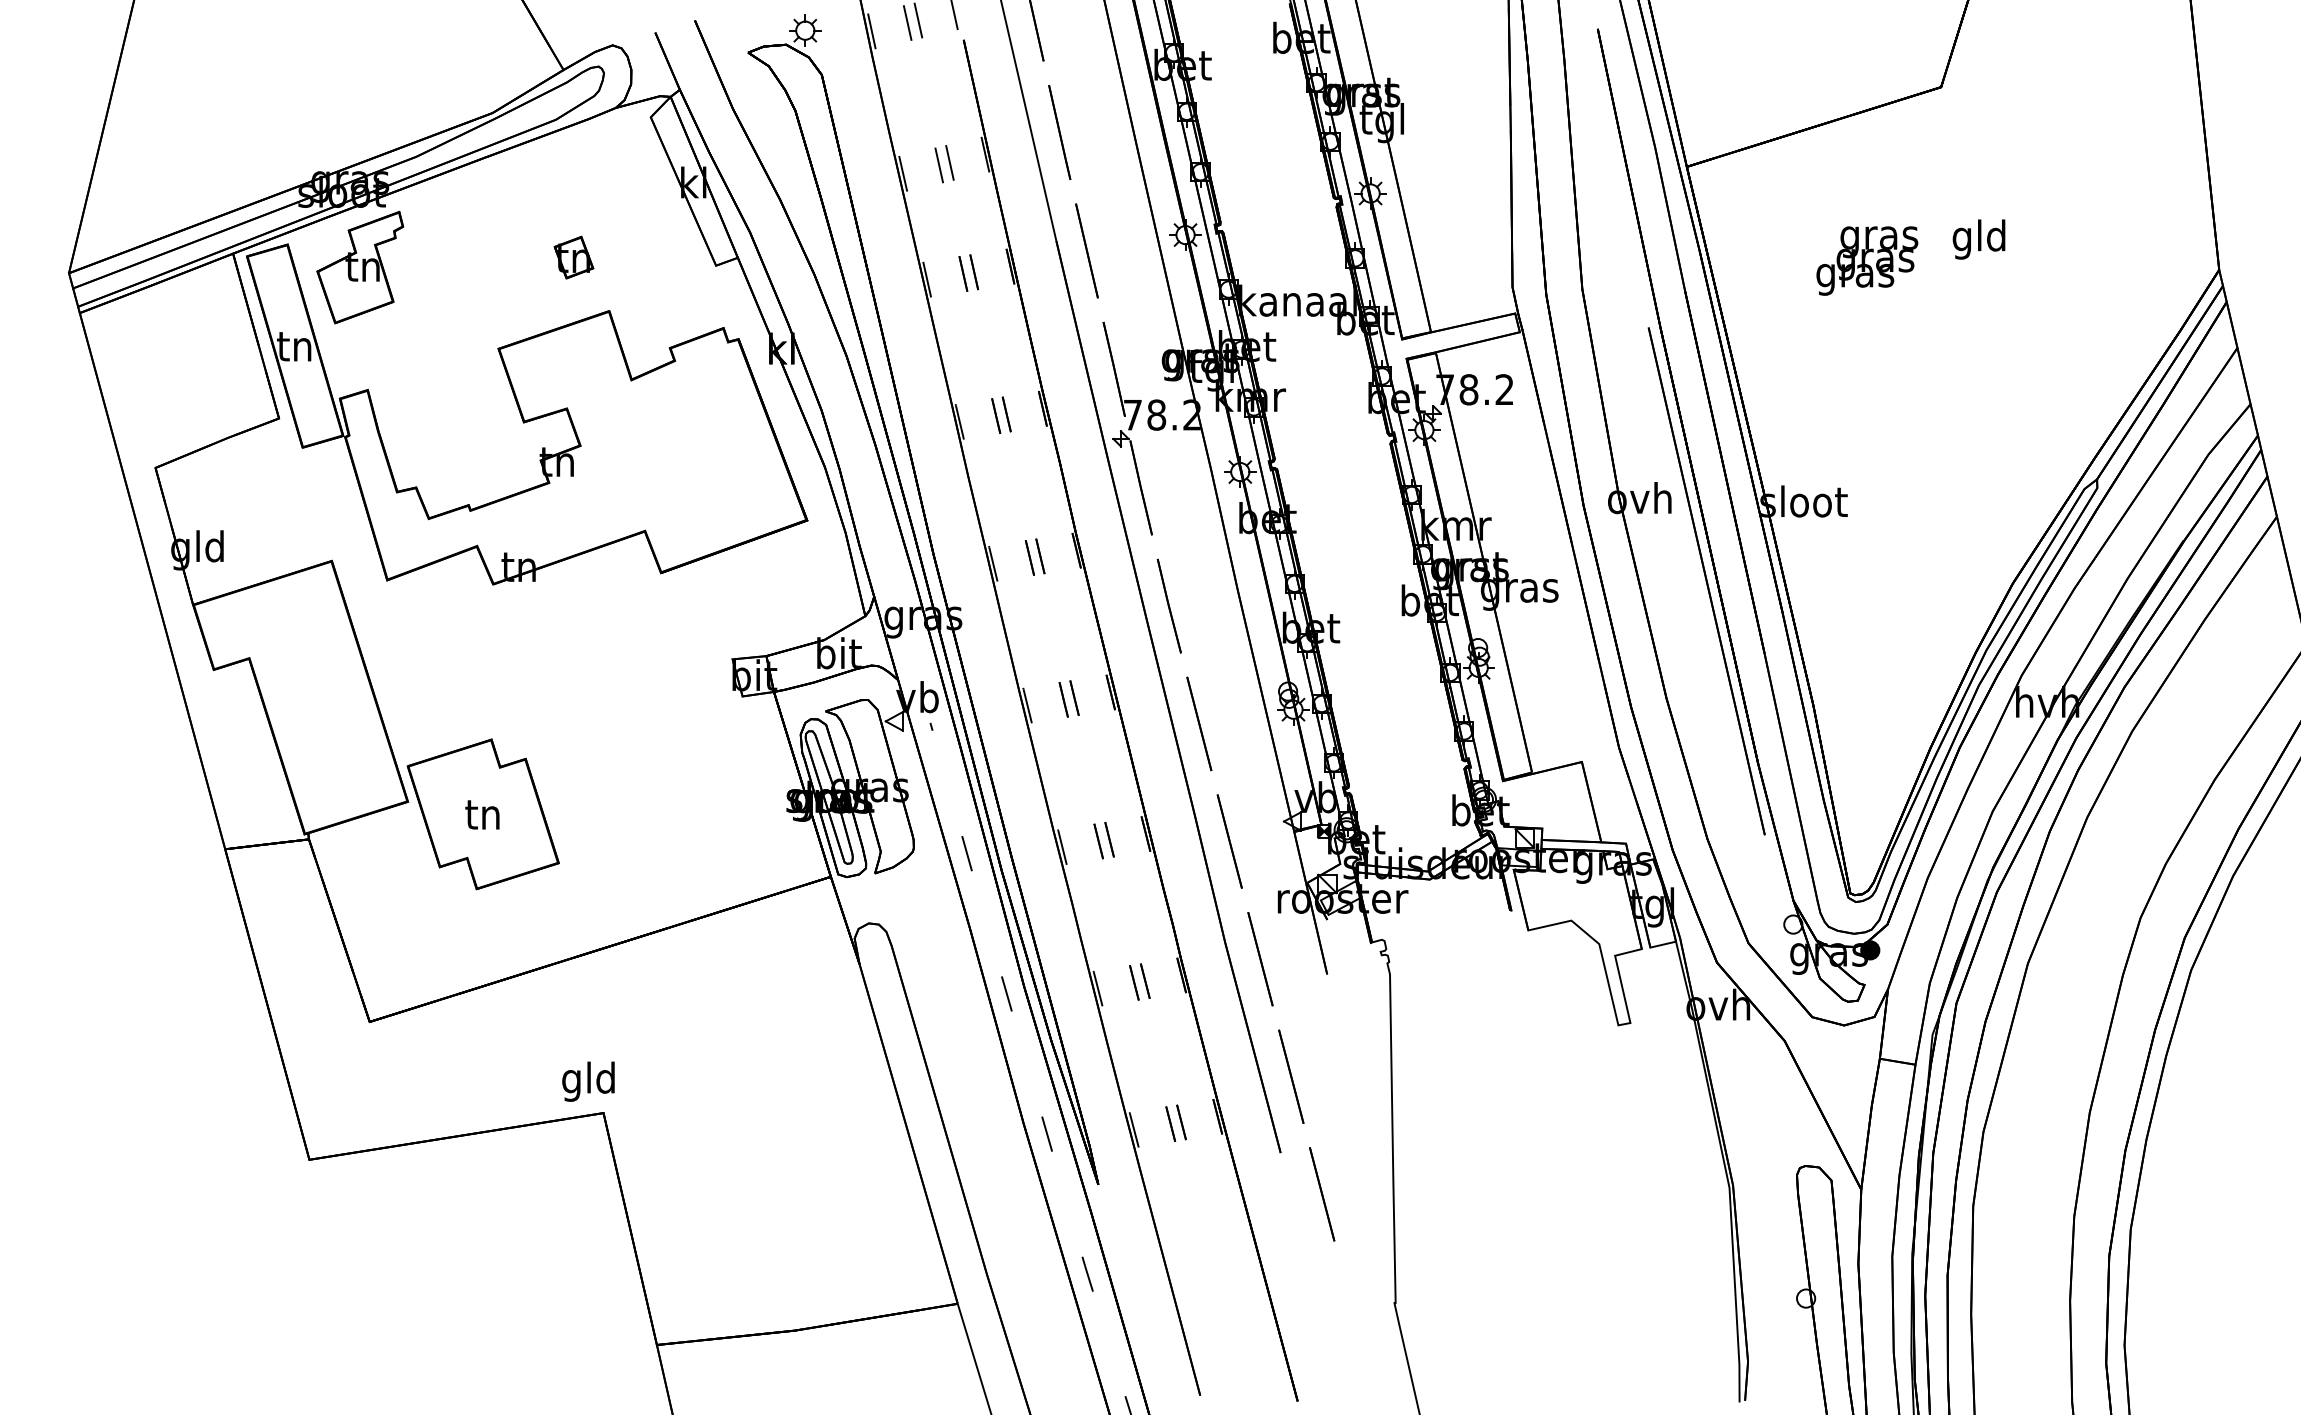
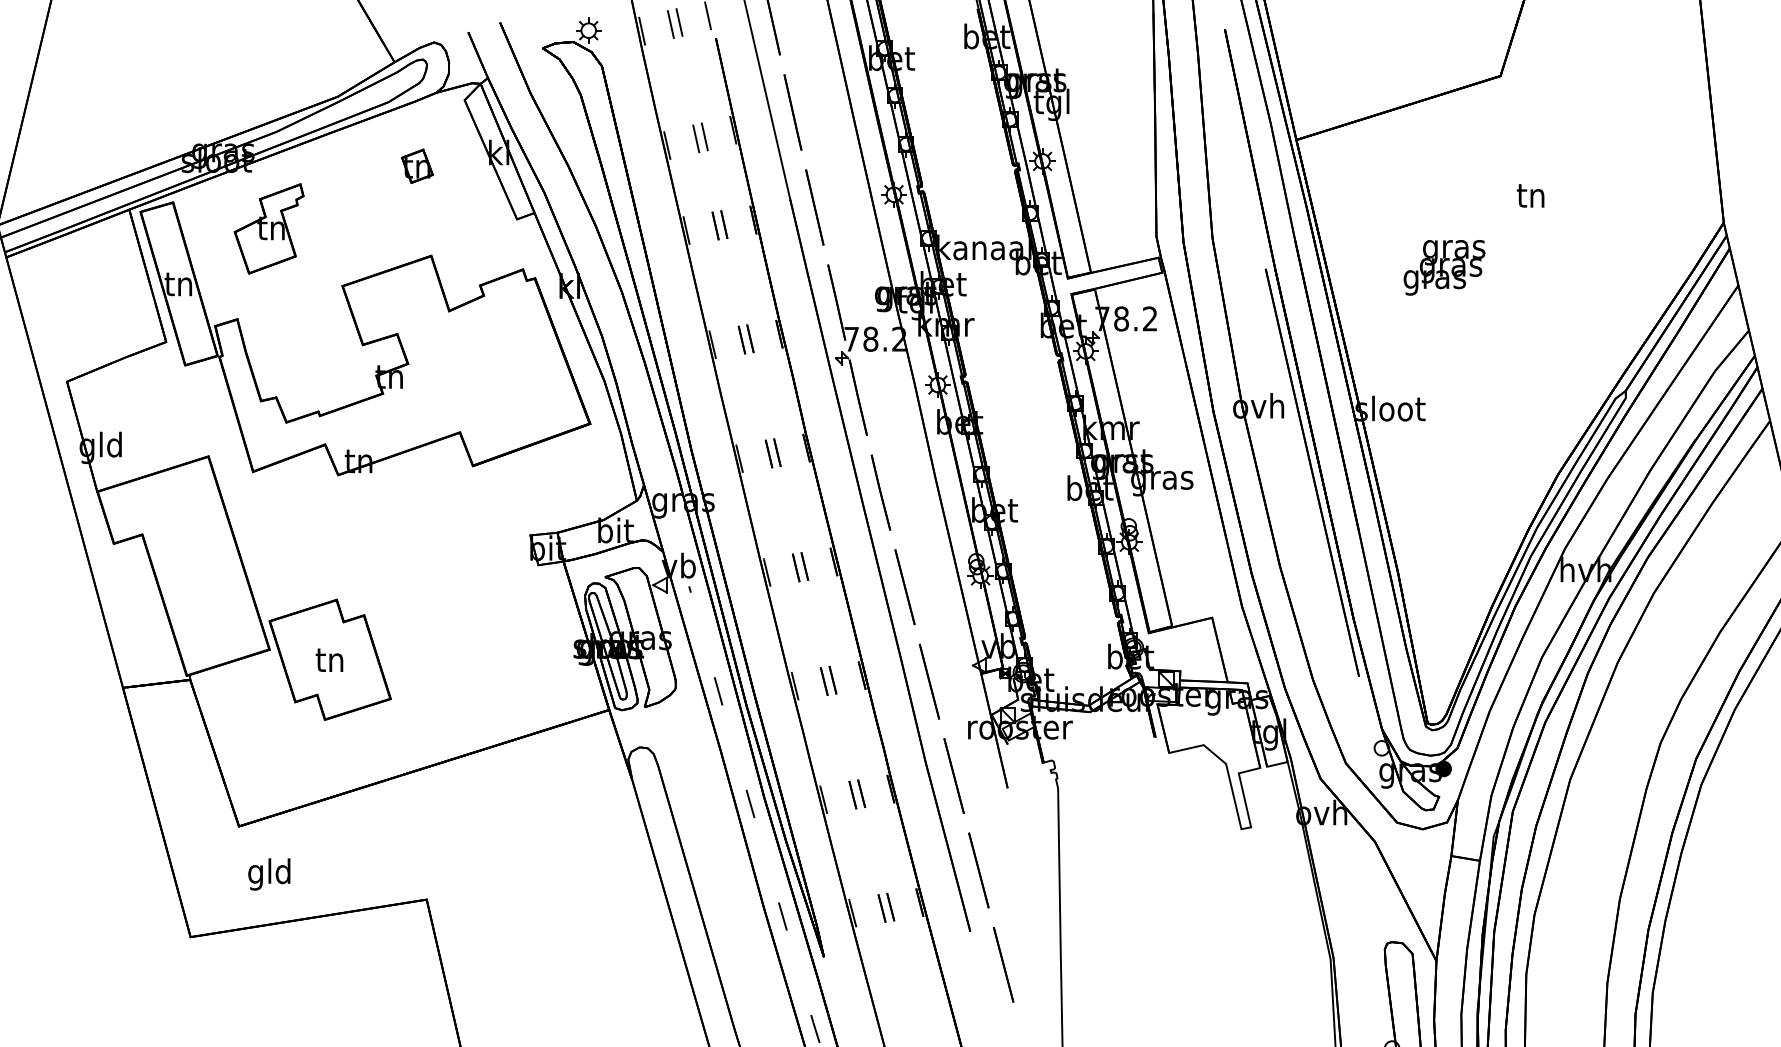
text: (1978, 239) -> (1530, 198), gld -> tn
part: (573, 257) -> (417, 166), moved
text: (1867, 260) -> (1444, 267), moved
part: (360, 267) -> (269, 228), moved
text: (588, 1081) -> (269, 874), moved

